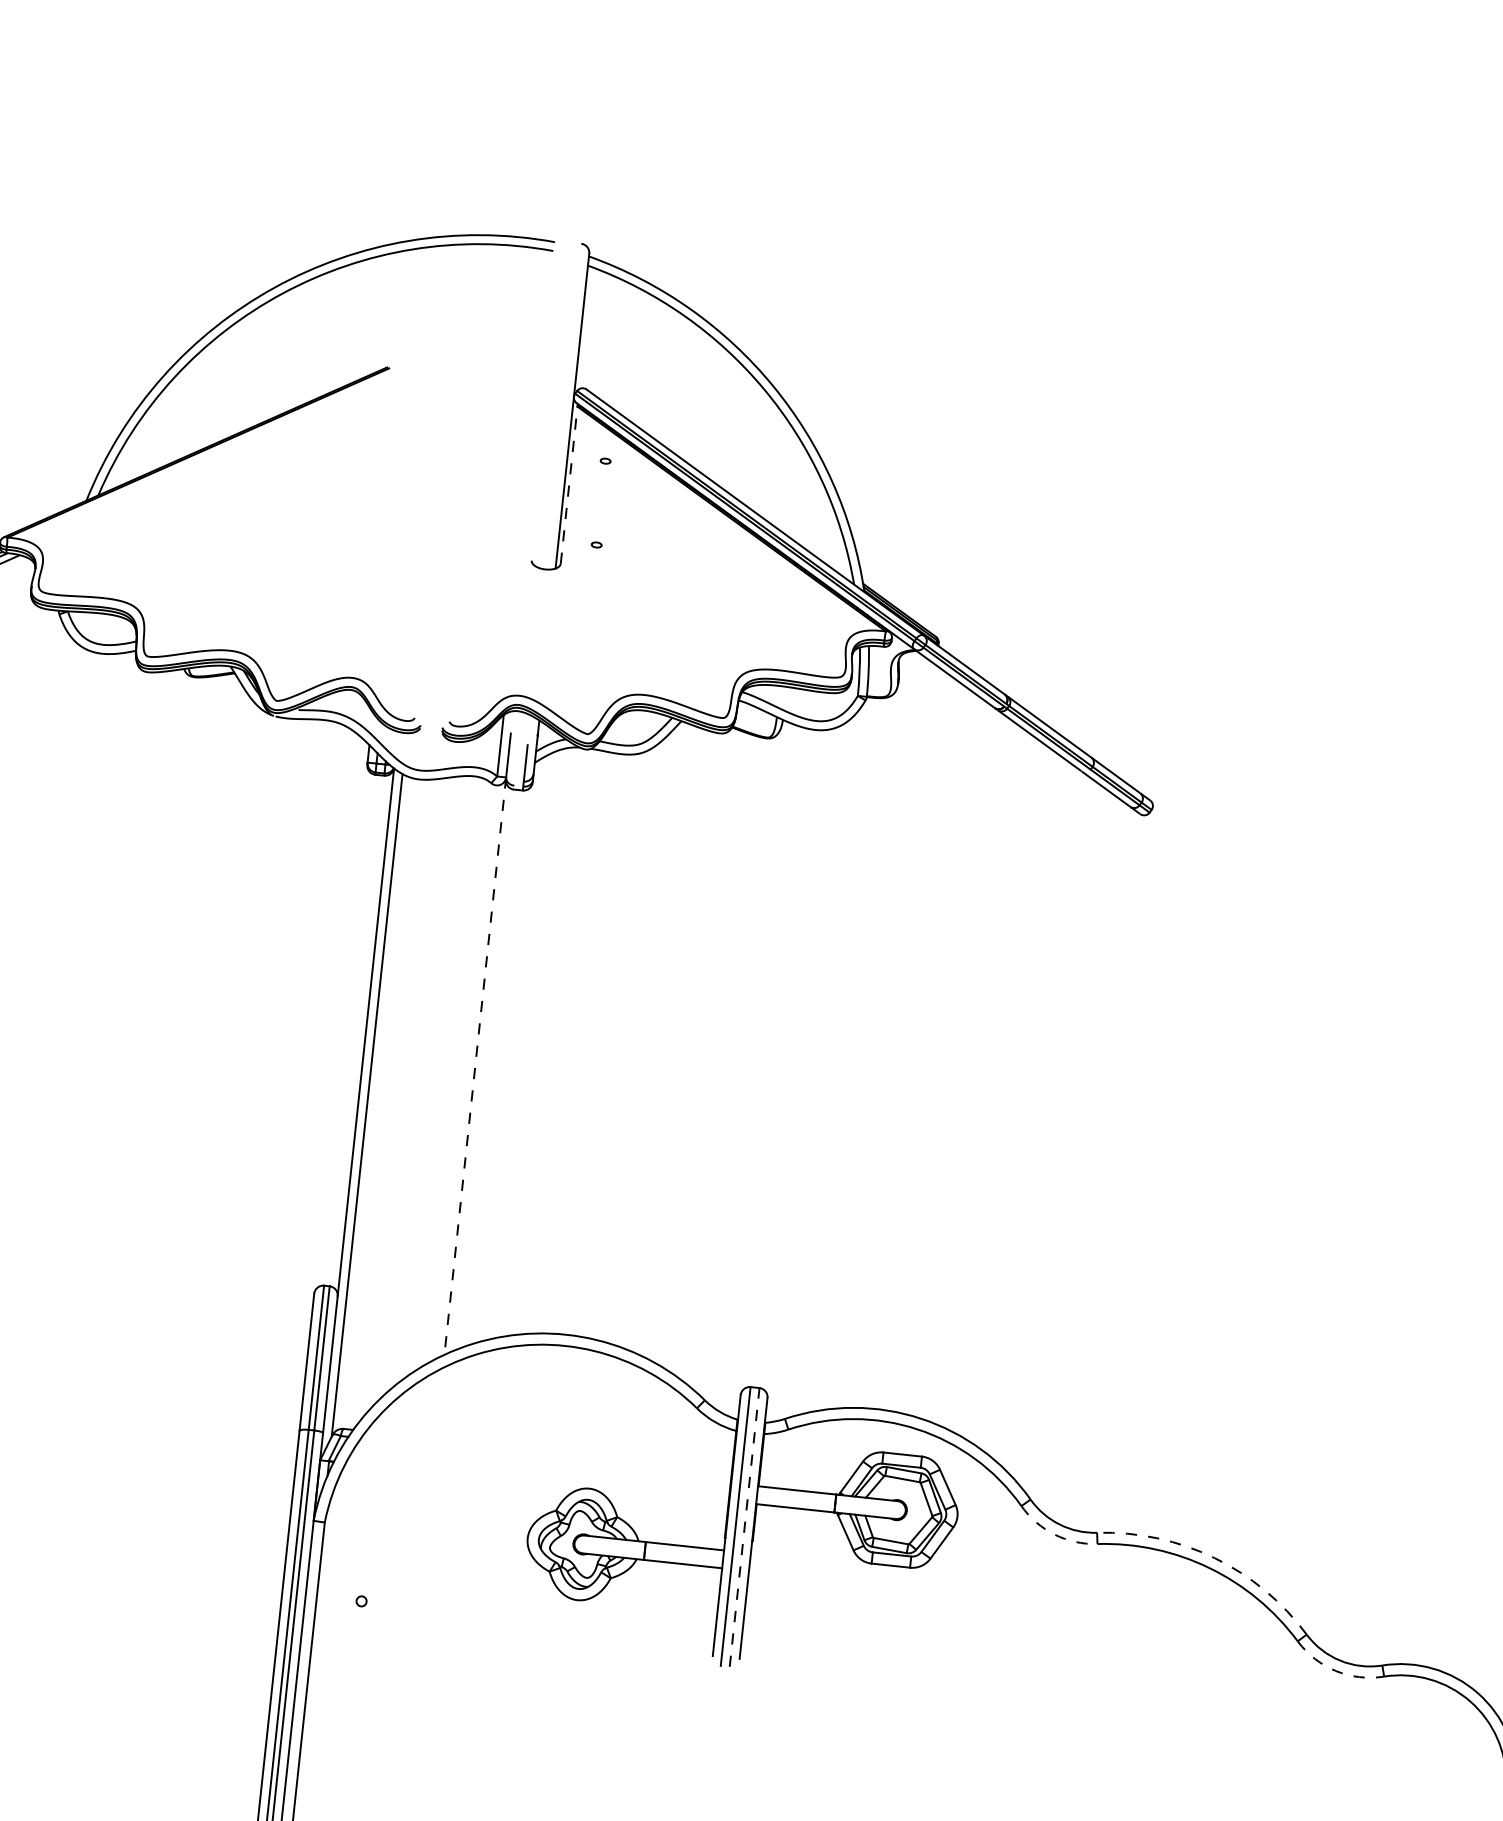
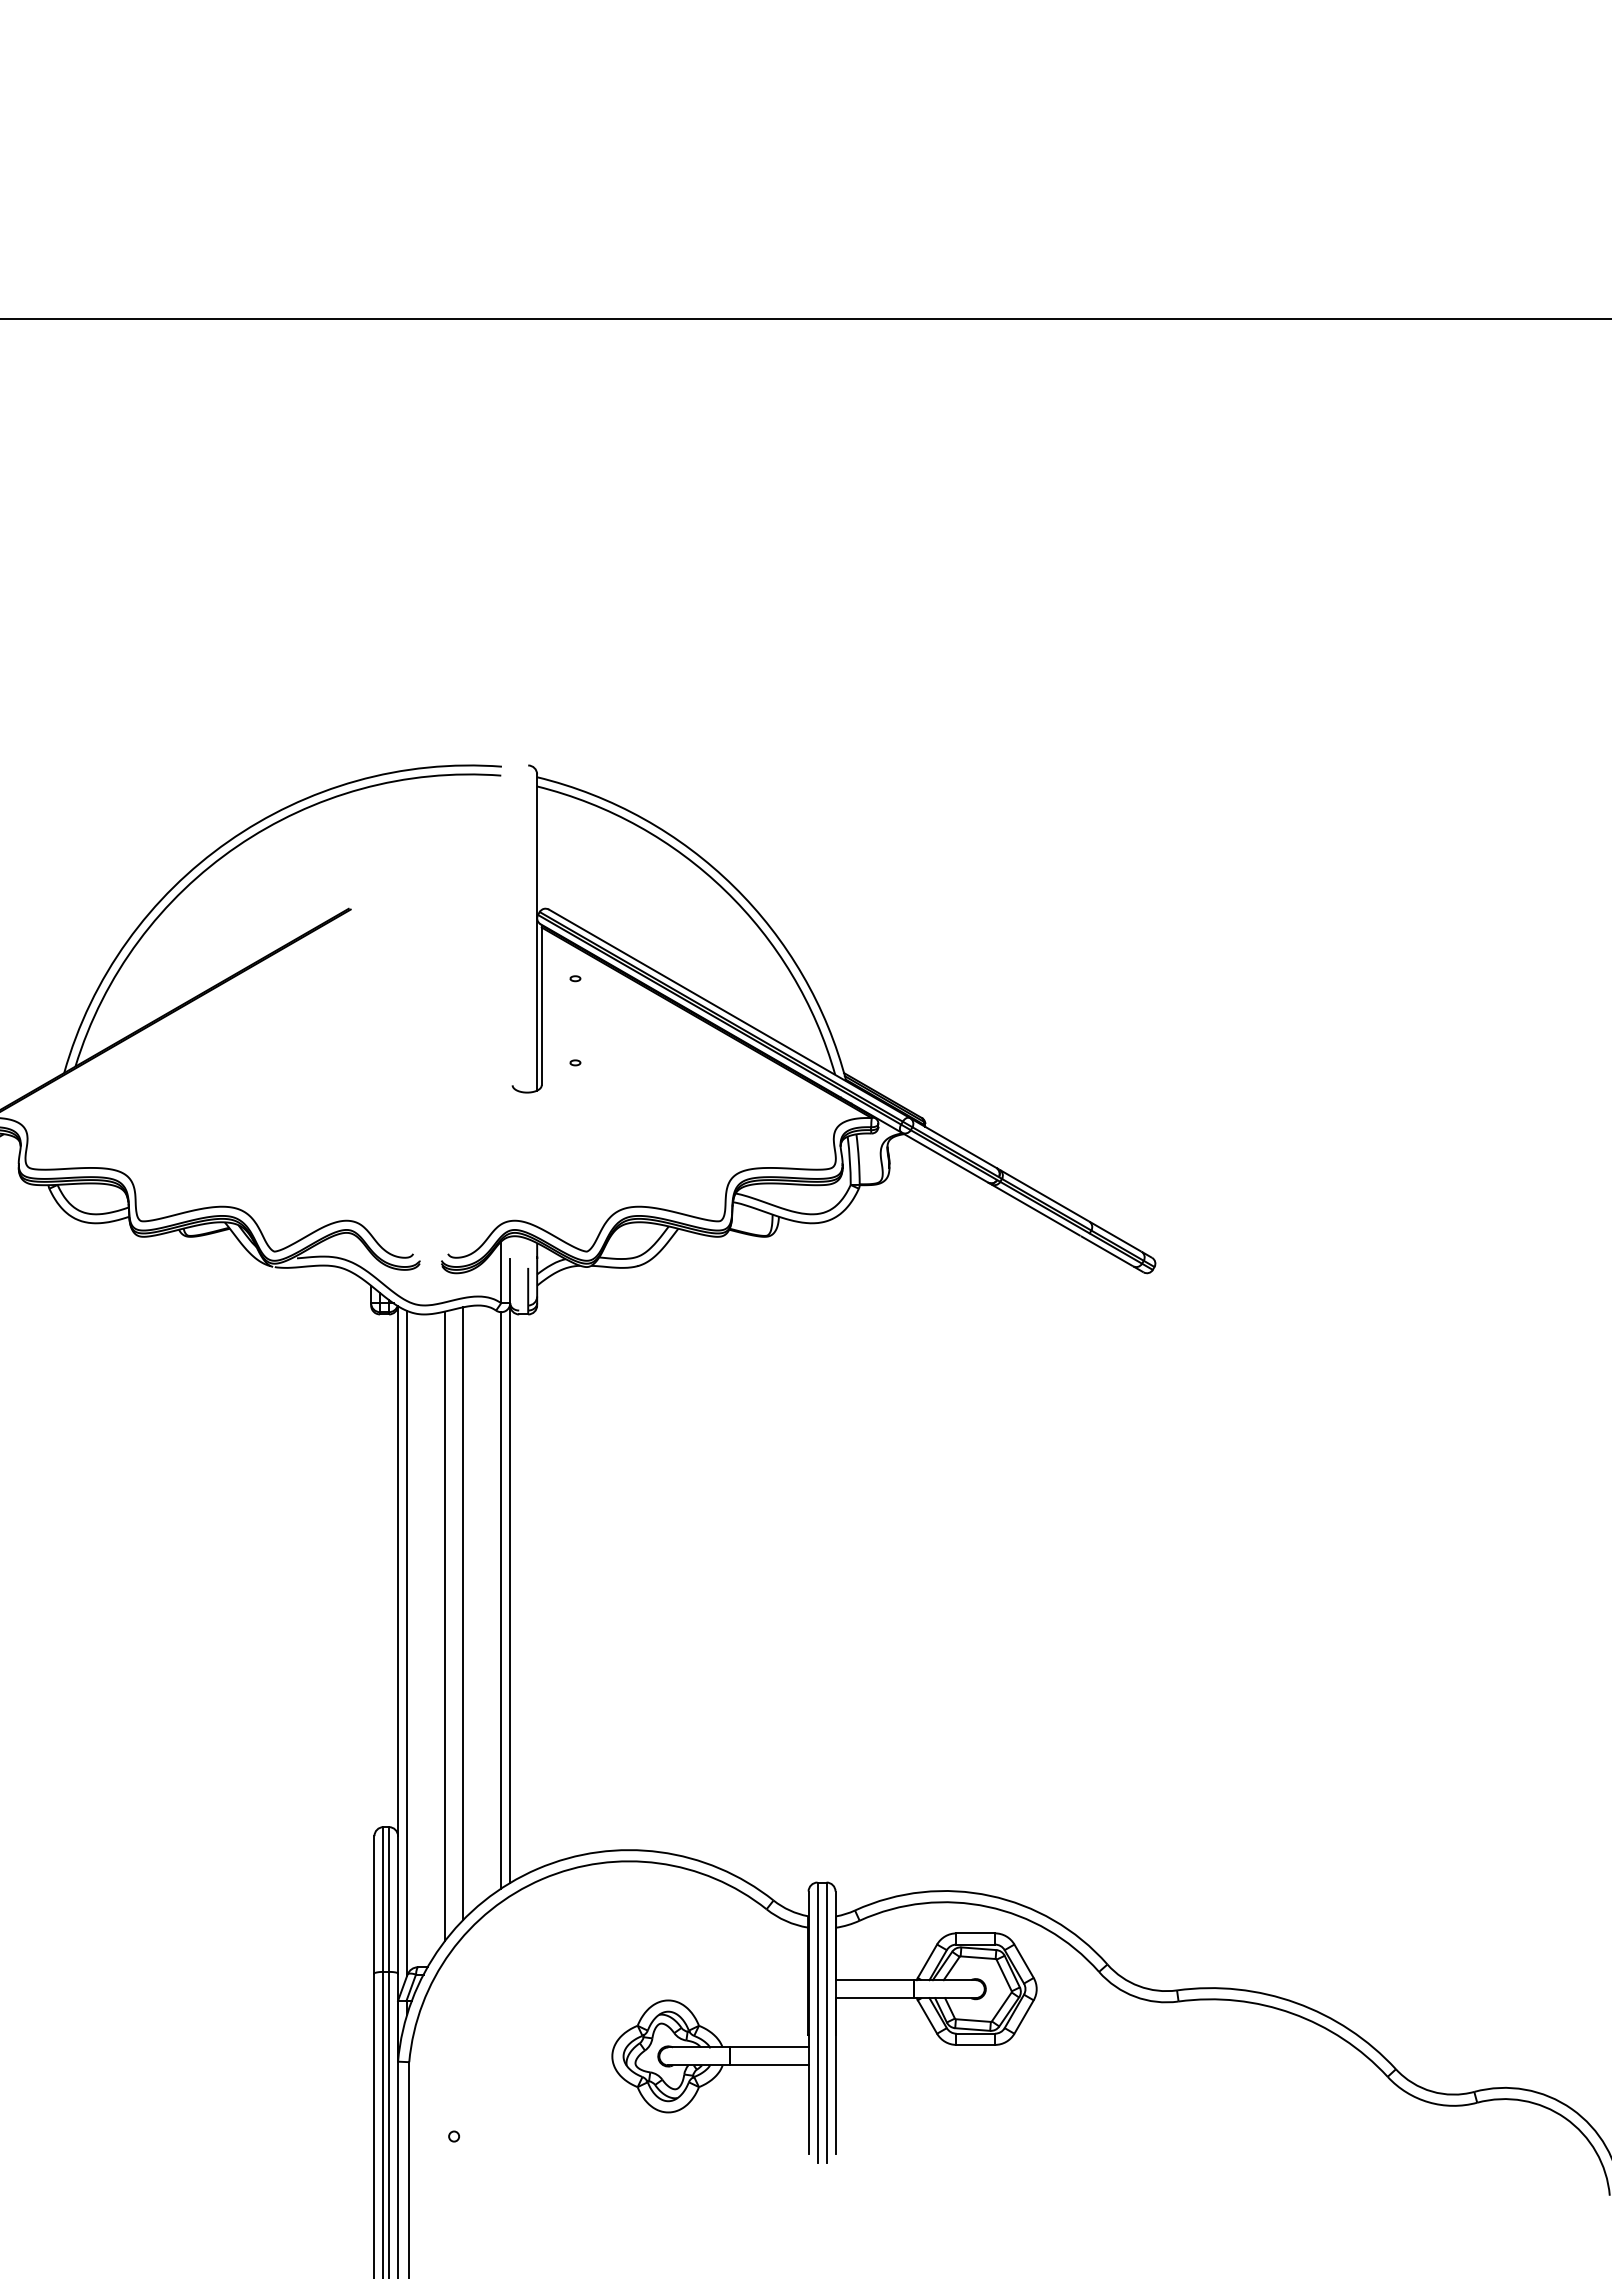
line: (568, 485) -> (541, 1006), dashed -> solid
line: (475, 1066) -> (510, 1593), dashed -> solid
line: (465, 1072) -> (501, 1600), added
line: (426, 1081) -> (463, 1613), added
line: (407, 1091) -> (445, 1625), added
line: (744, 1527) -> (826, 2022), dashed -> solid
arc: (1055, 1534) -> (1135, 1996), dashed -> solid
arc: (1214, 1557) -> (1296, 2002), dashed -> solid
arc: (1335, 1671) -> (1428, 2102), dashed -> solid

